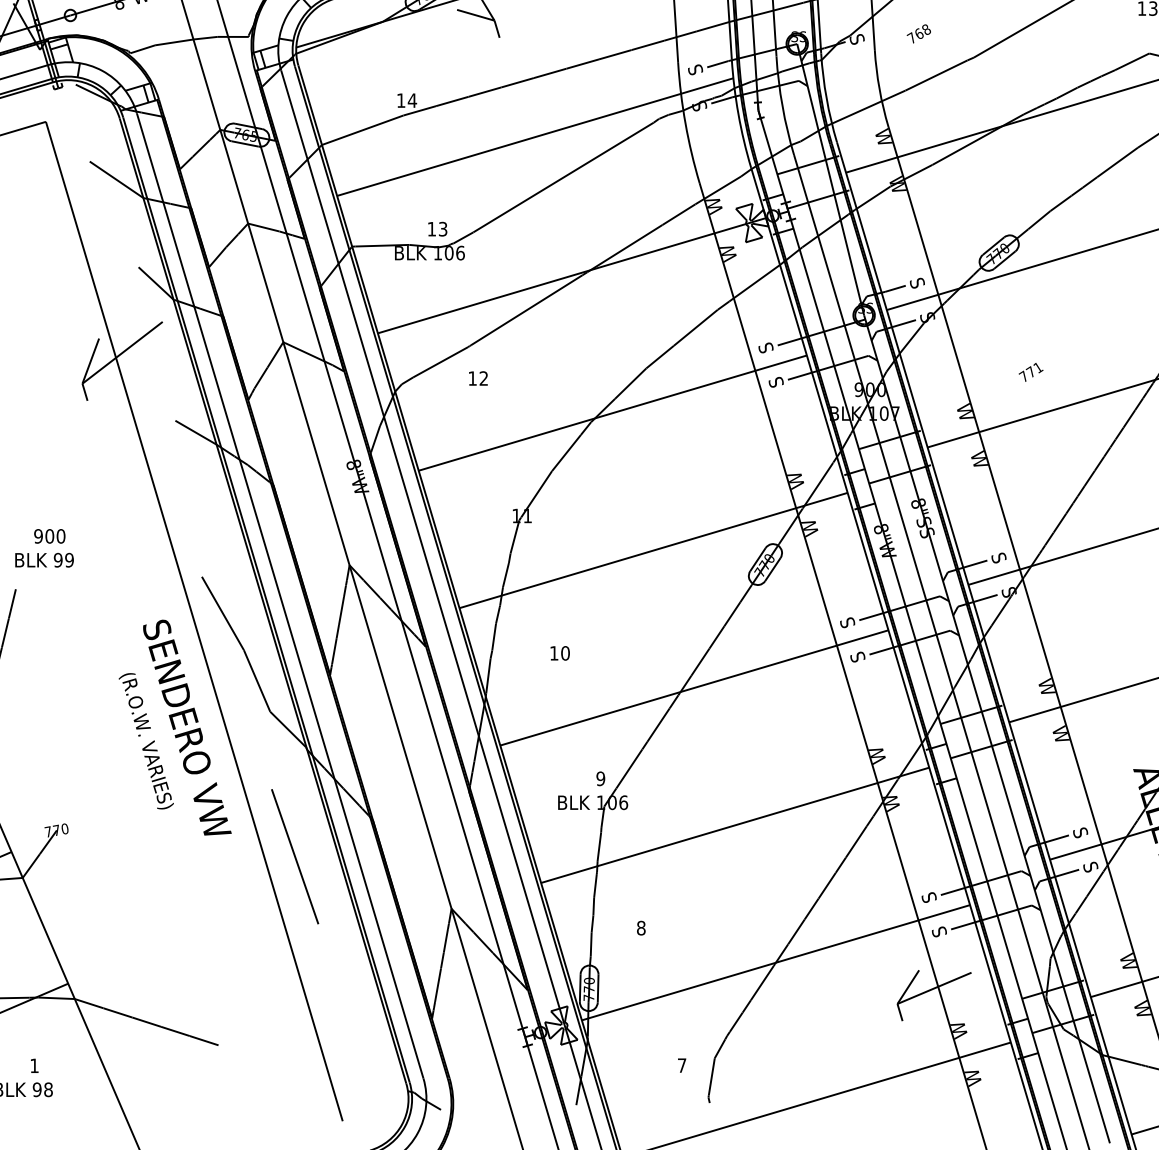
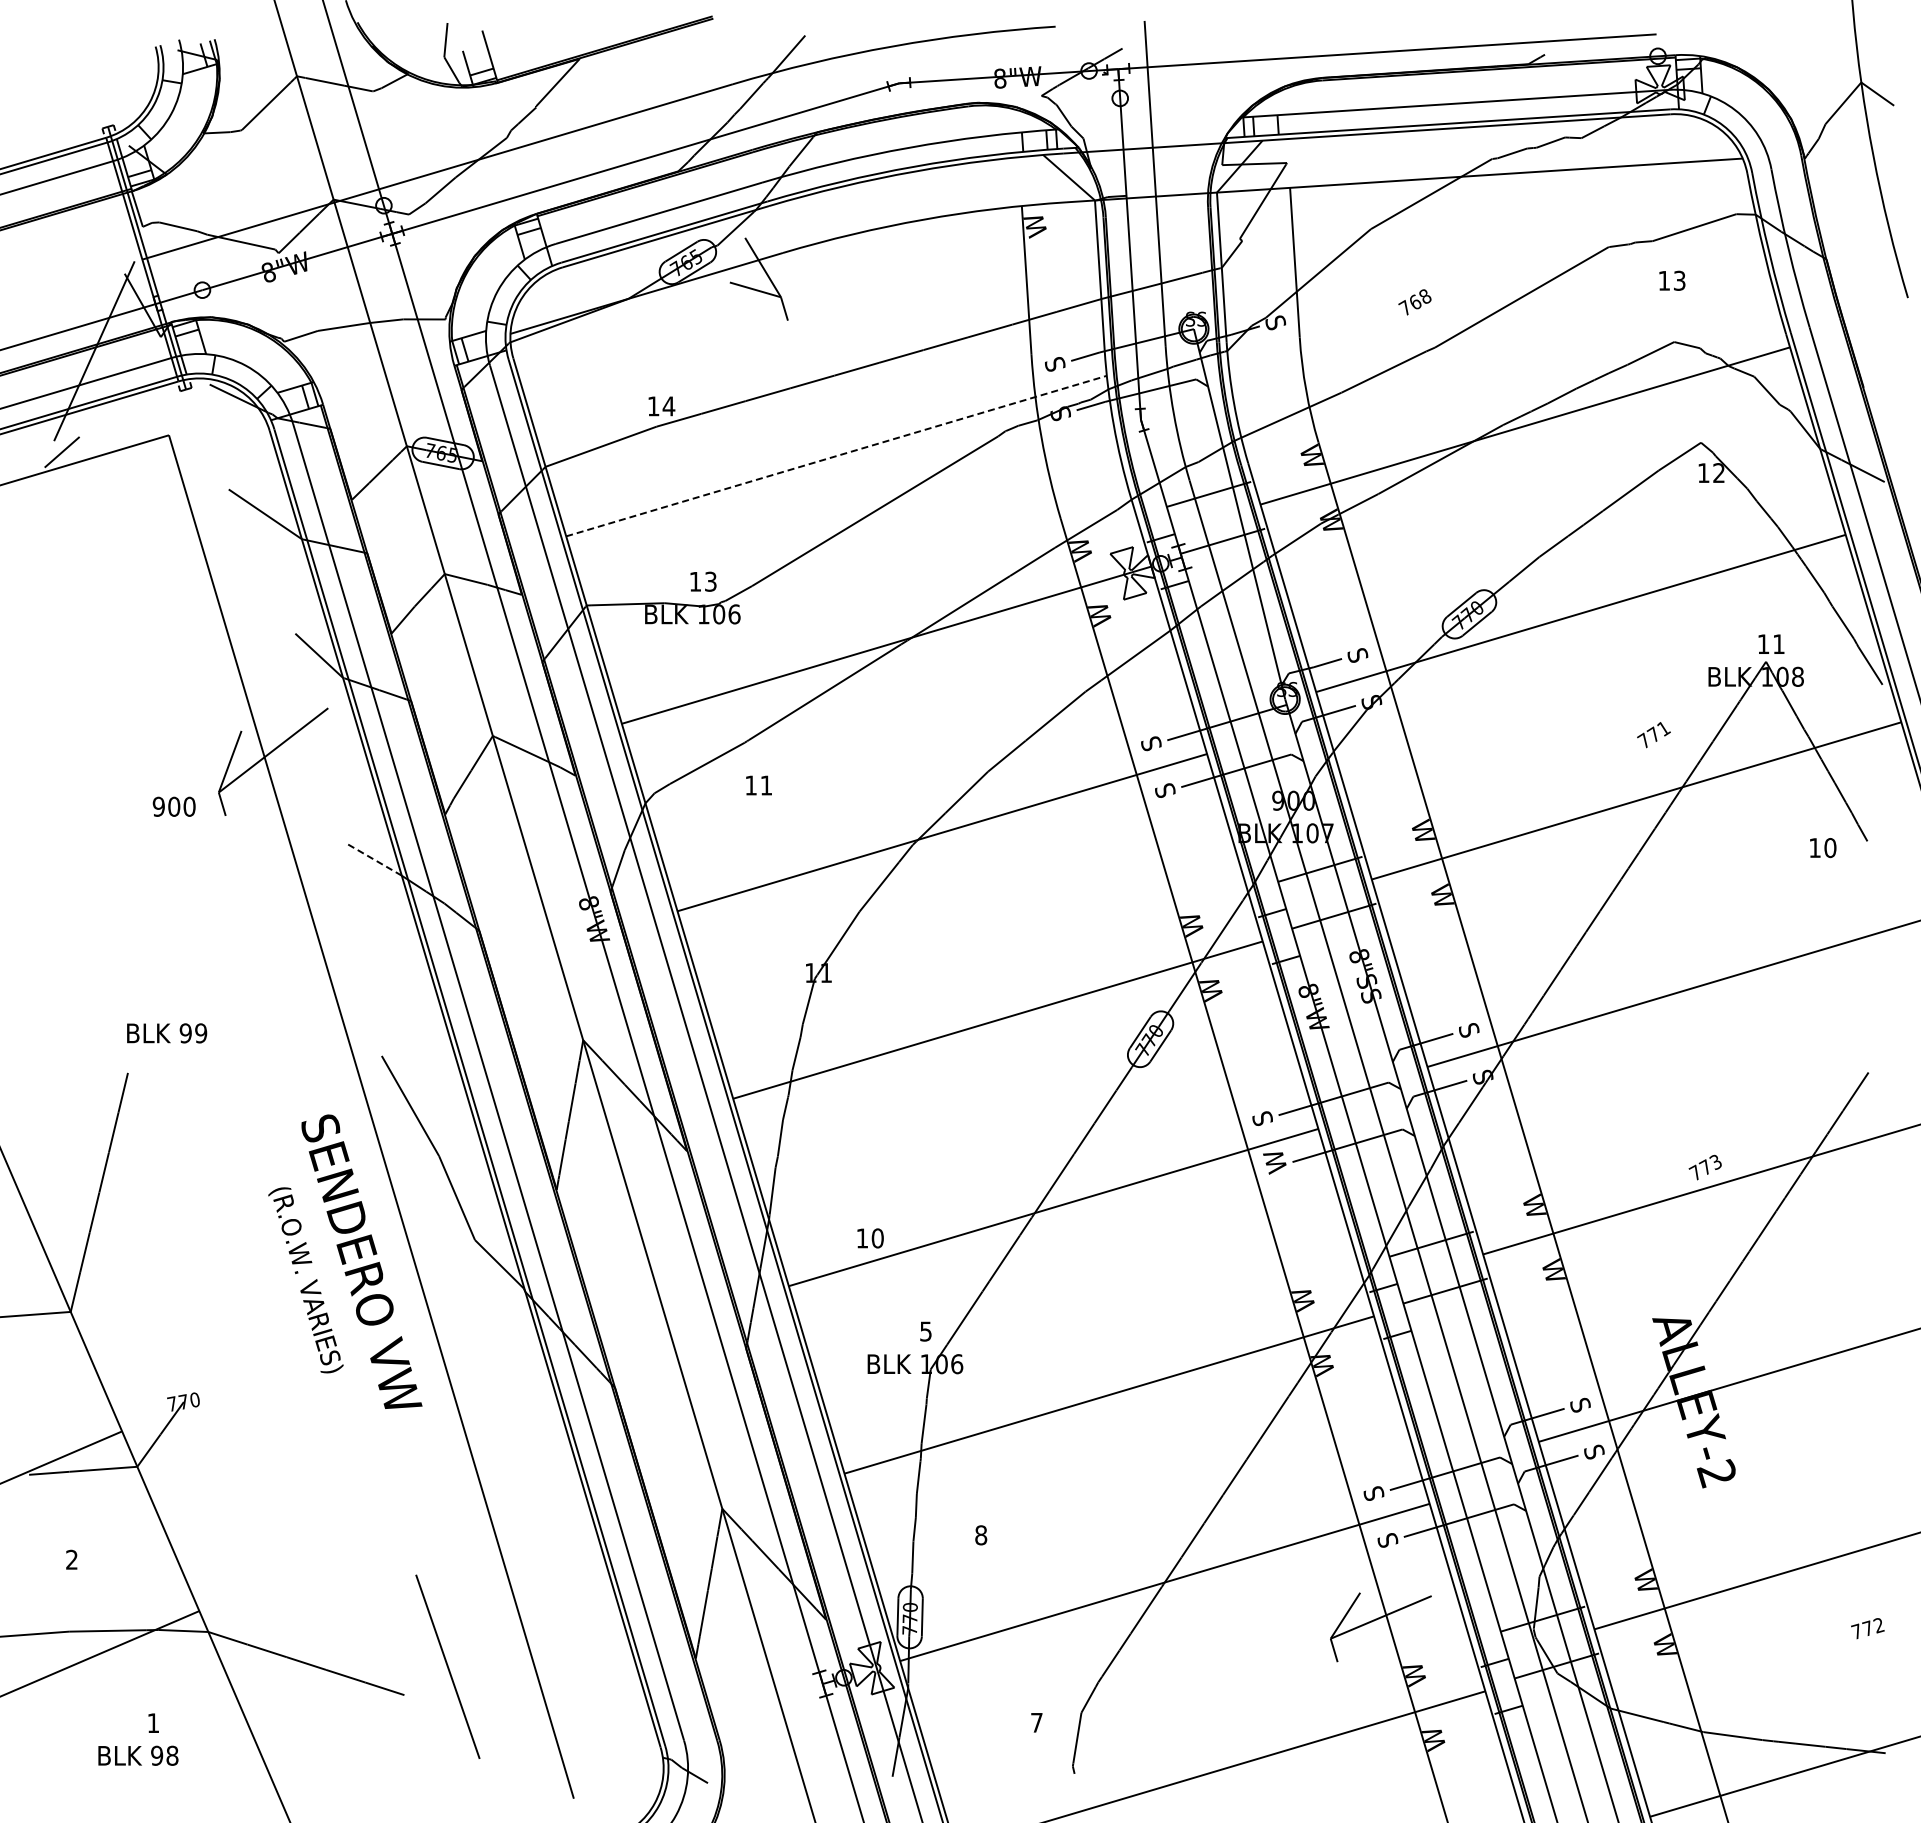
text: (918, 34) -> (1414, 302), moved
line: (535, 137) -> (836, 456), solid -> dashed
text: (1030, 372) -> (1653, 735), moved
text: (483, 378) -> (765, 785), 12 -> 11
line: (195, 432) -> (373, 859), solid -> dashed
text: (49, 536) -> (173, 806), moved
text: (560, 653) -> (870, 1238), moved
text: (856, 655) -> (1274, 1163), S -> W
text: (600, 778) -> (925, 1331), 9 -> 5
line: (294, 856) -> (447, 1666), moved

